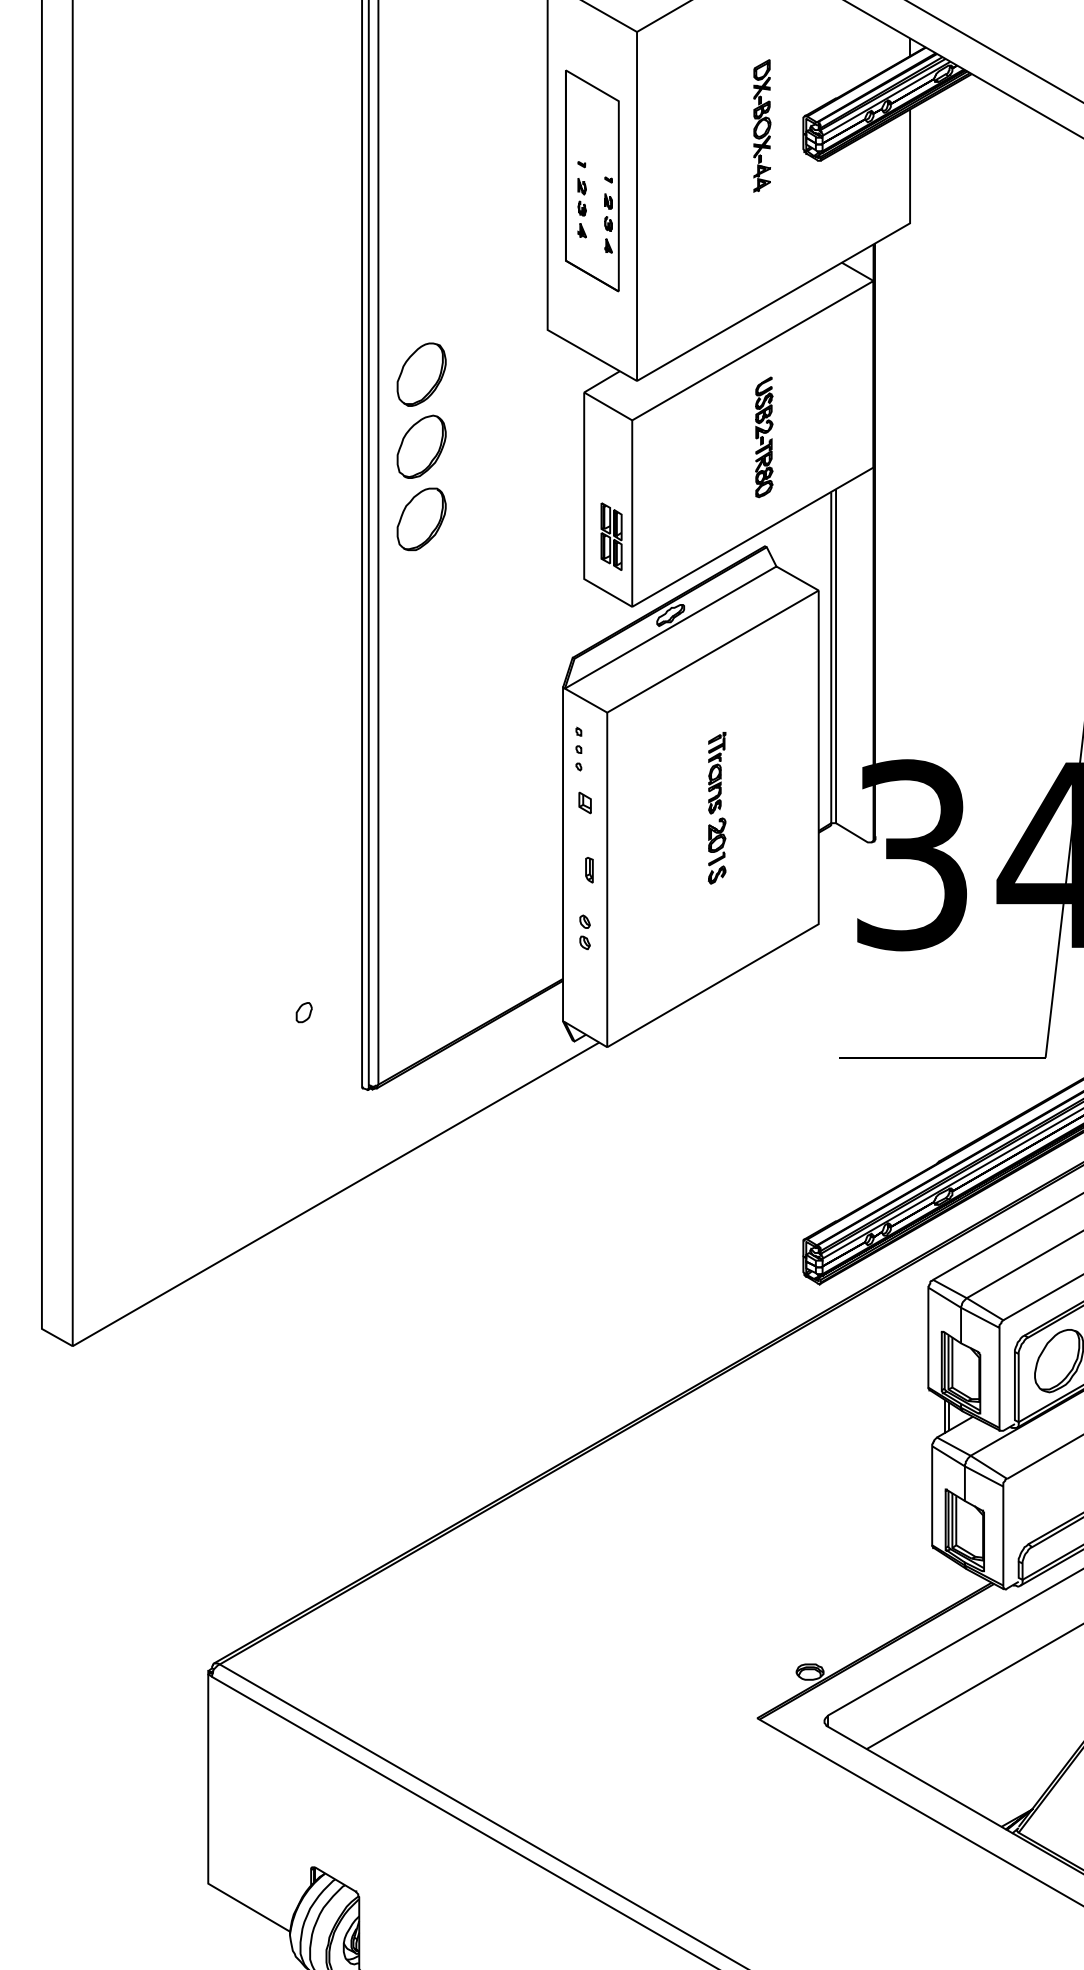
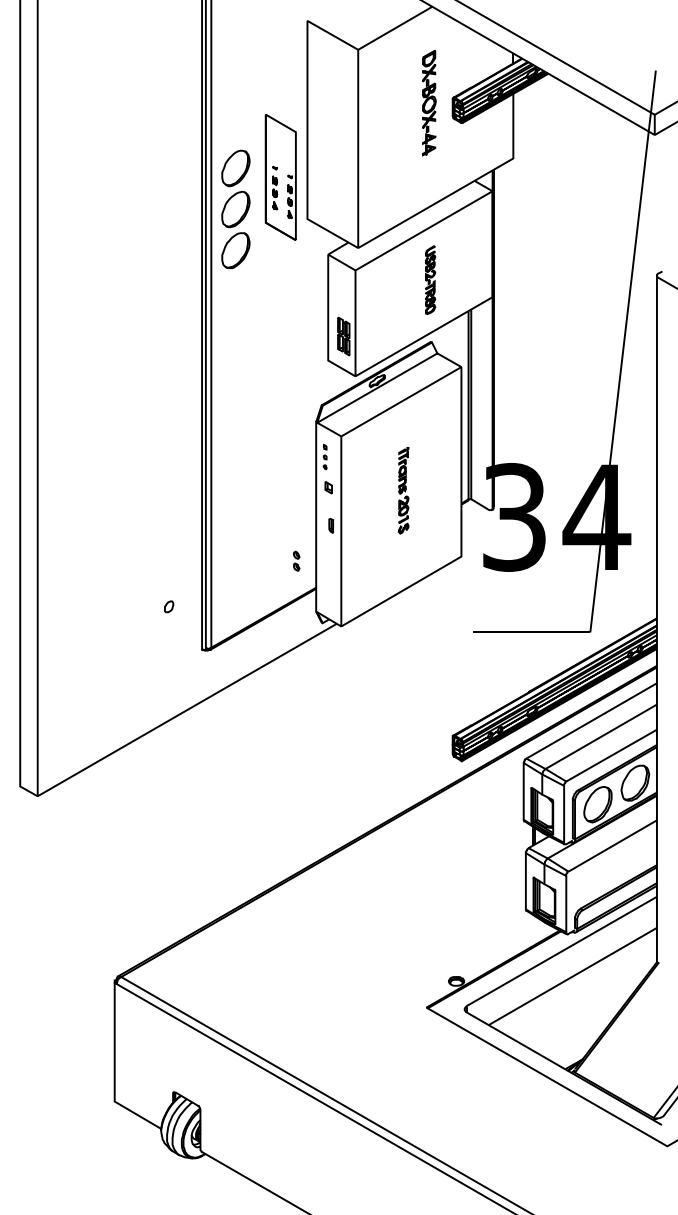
part: (762, 126) -> (429, 103), size x1.4
part: (591, 181) -> (280, 177), moved
part: (420, 445) -> (235, 208), moved
part: (584, 931) -> (296, 560), moved

